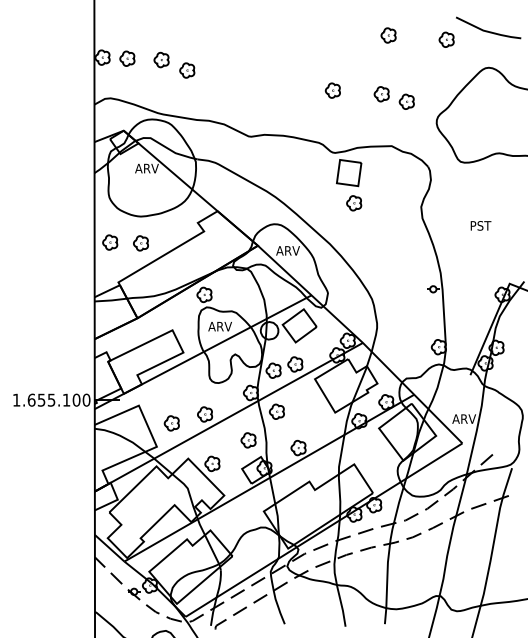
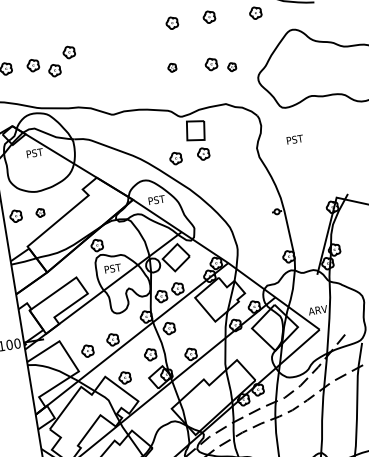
part: (341, 35) -> (172, 23), added
part: (208, 50) -> (69, 52), added
part: (332, 90) -> (172, 67), size x0.7
part: (406, 101) -> (231, 66), size x0.7
text: (146, 168) -> (35, 153), ARV -> PST
part: (319, 203) -> (176, 158), added
text: (480, 225) -> (294, 139), moved
part: (140, 243) -> (40, 213), size x0.7
text: (287, 250) -> (156, 199), ARV -> PST
text: (219, 326) -> (113, 268), ARV -> PST

